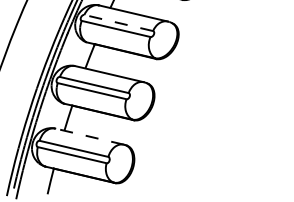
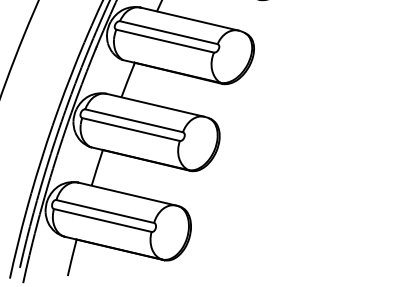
line: (118, 22) -> (168, 31), dashed -> solid
line: (89, 136) -> (127, 193), dashed -> solid

